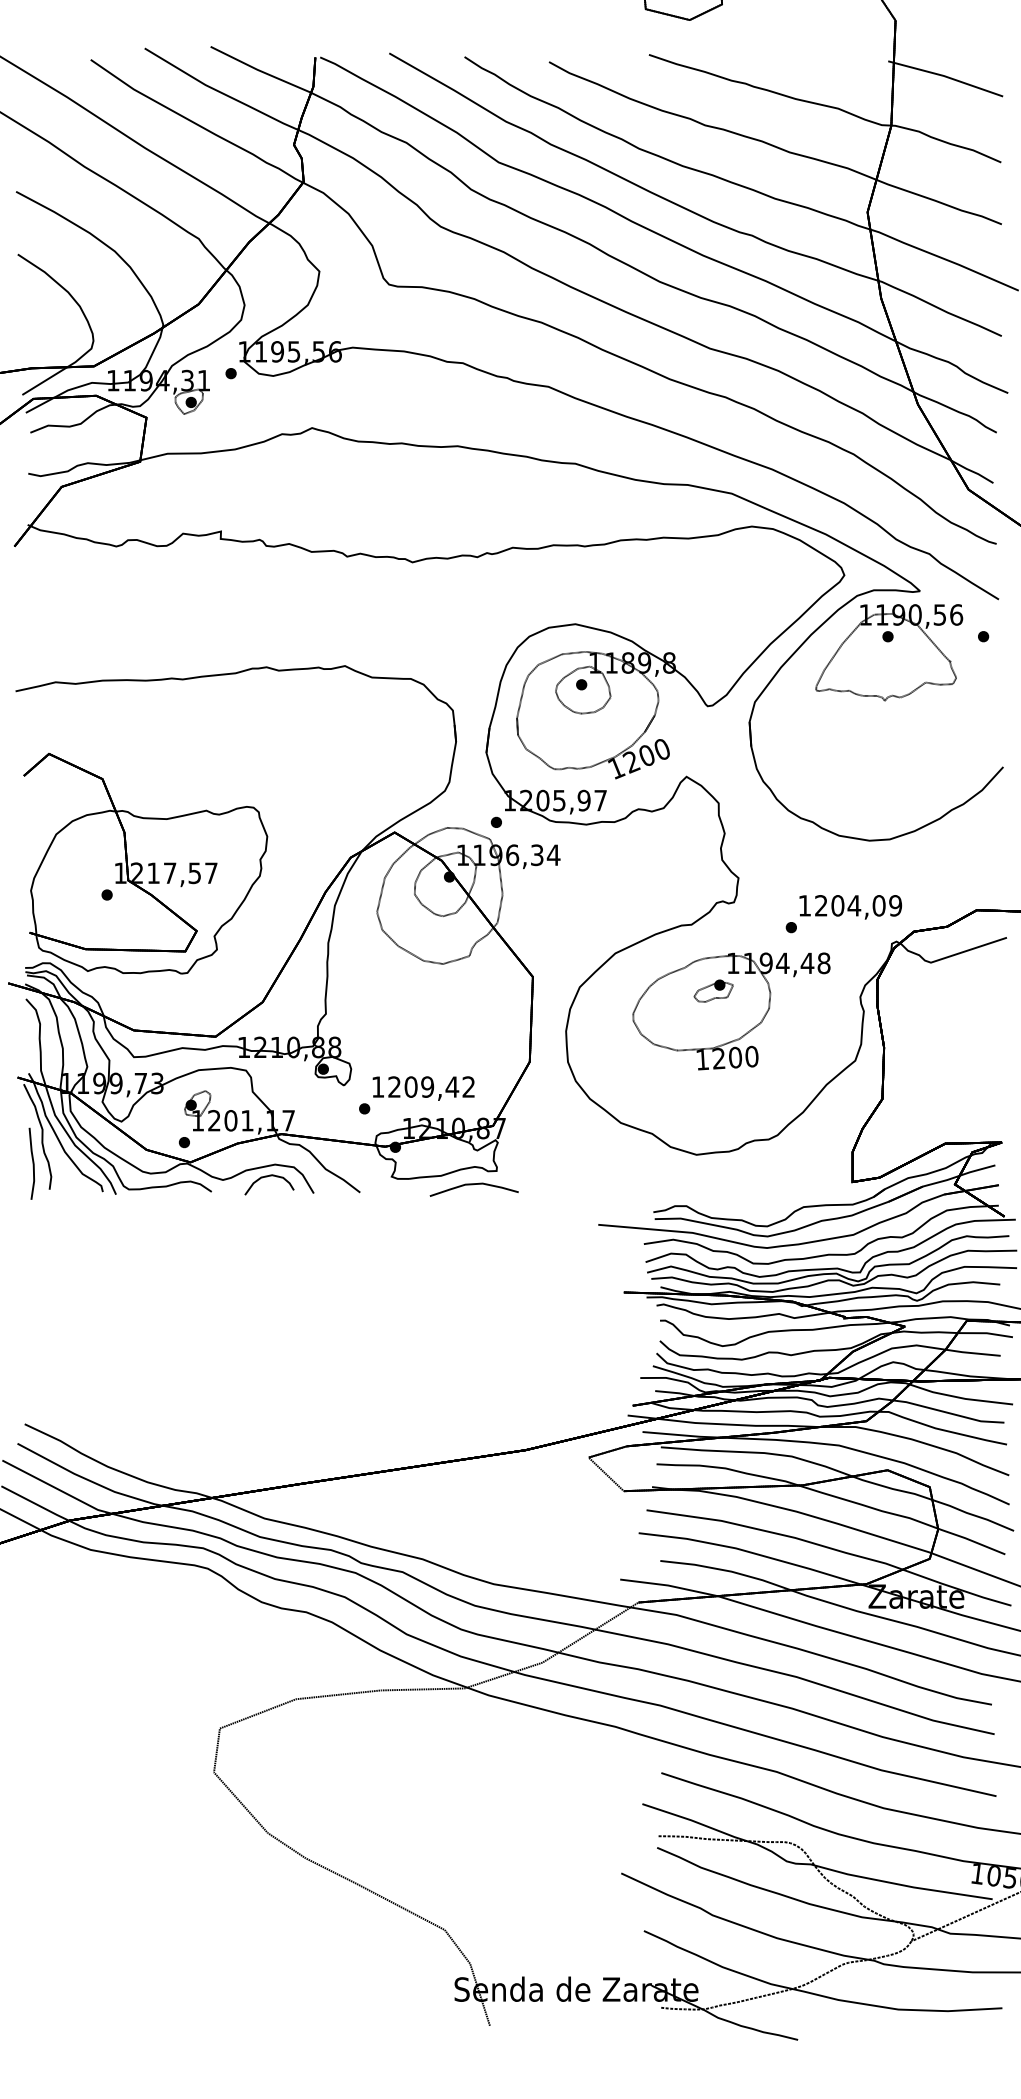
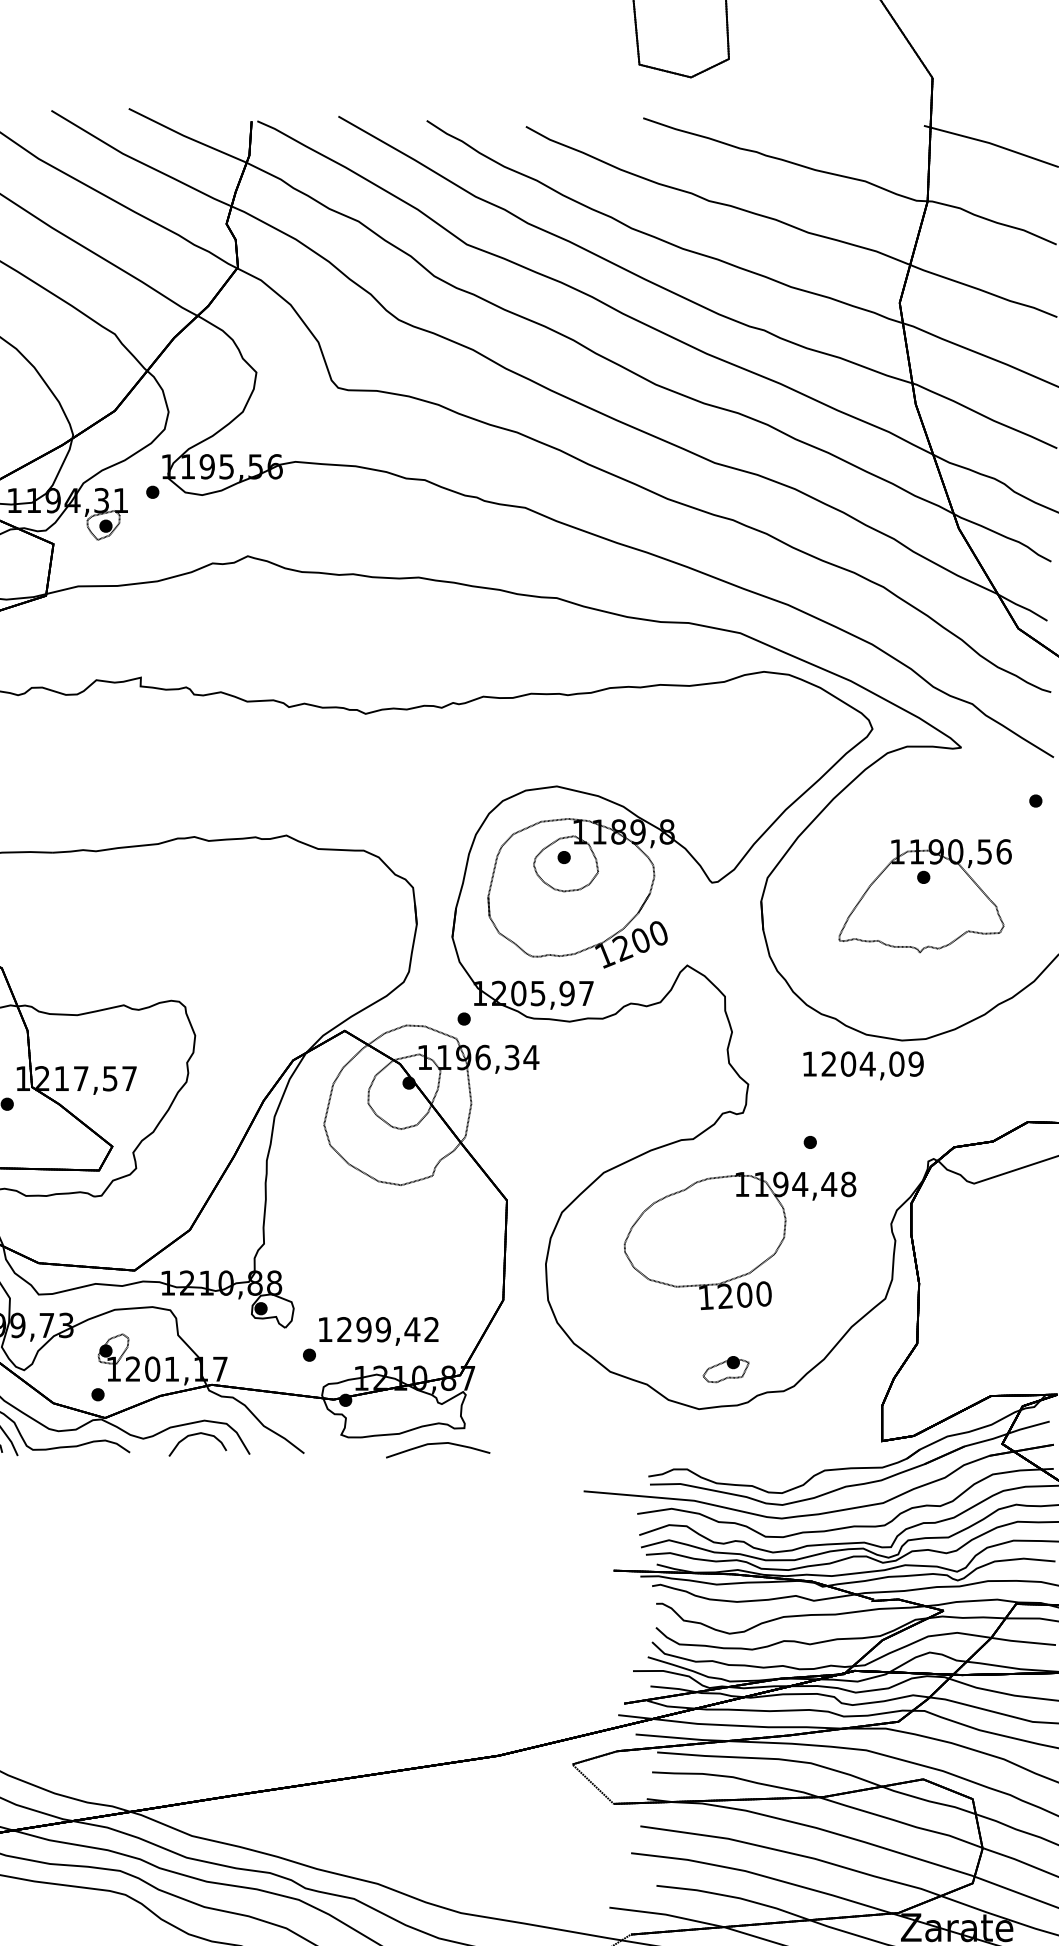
part: (889, 652) -> (925, 895), moved
text: (850, 907) -> (863, 1066), moved
part: (713, 990) -> (725, 1368), moved
text: (410, 1086) -> (363, 1328), 1209,42 -> 1299,42

